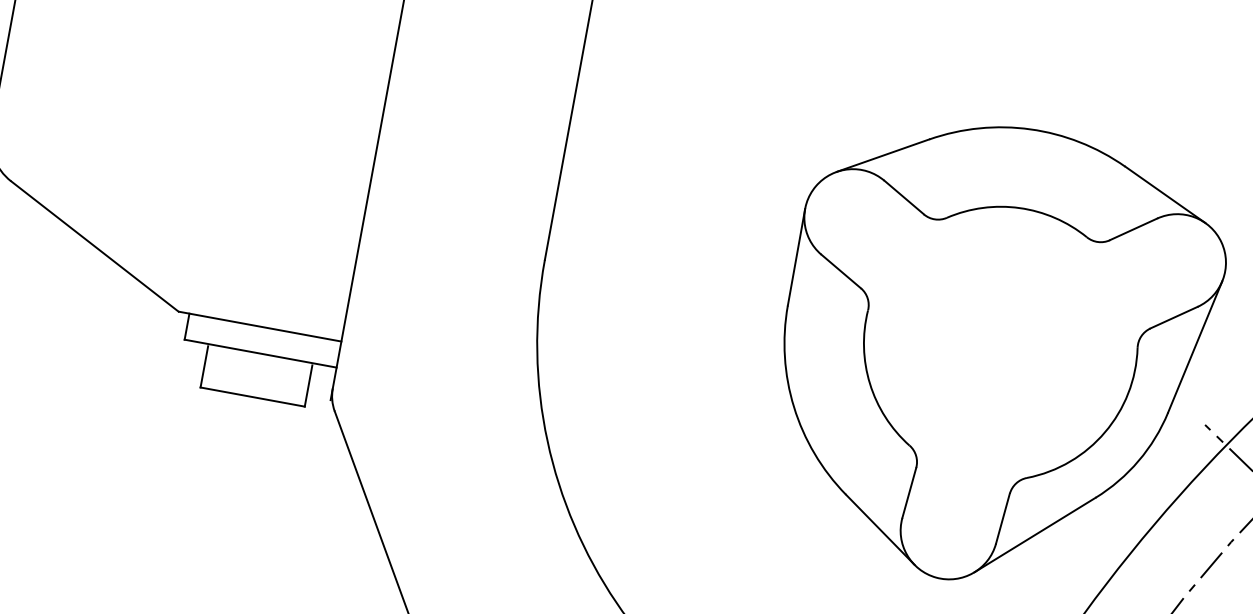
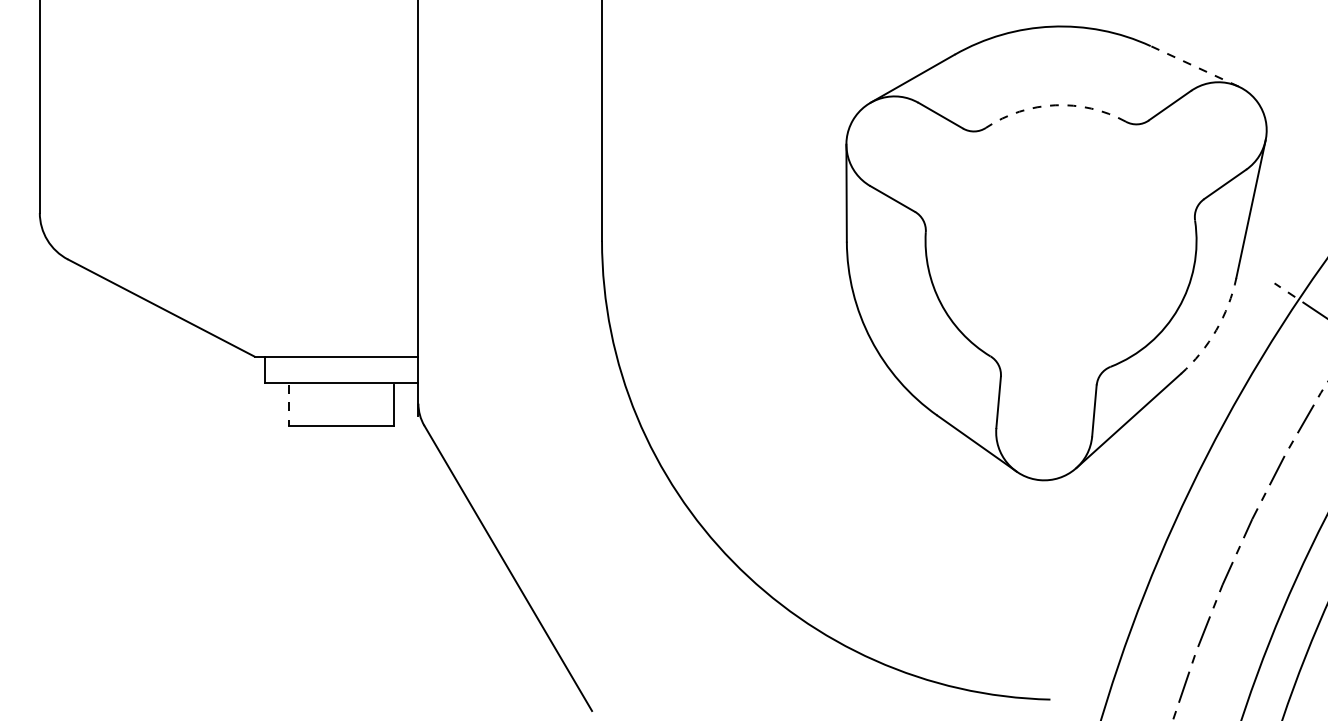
line: (1165, 194) -> (1194, 66), solid -> dashed
arc: (1019, 208) -> (1055, 105), solid -> dashed
line: (204, 366) -> (289, 405), solid -> dashed
arc: (1138, 461) -> (1216, 330), solid -> dashed

